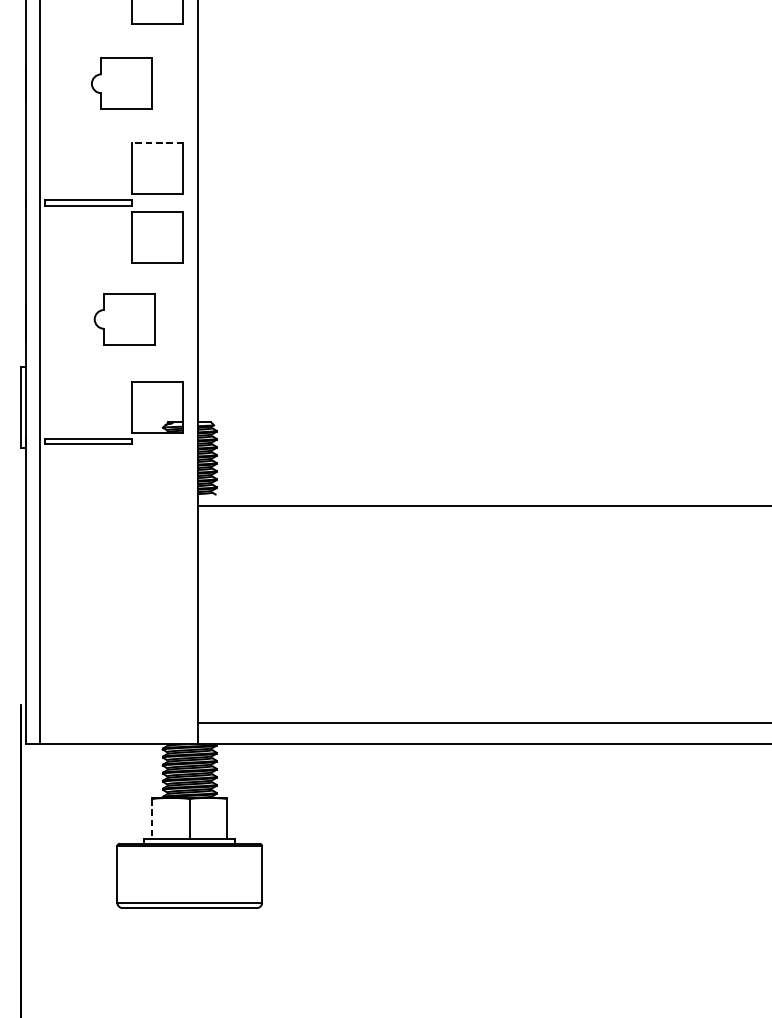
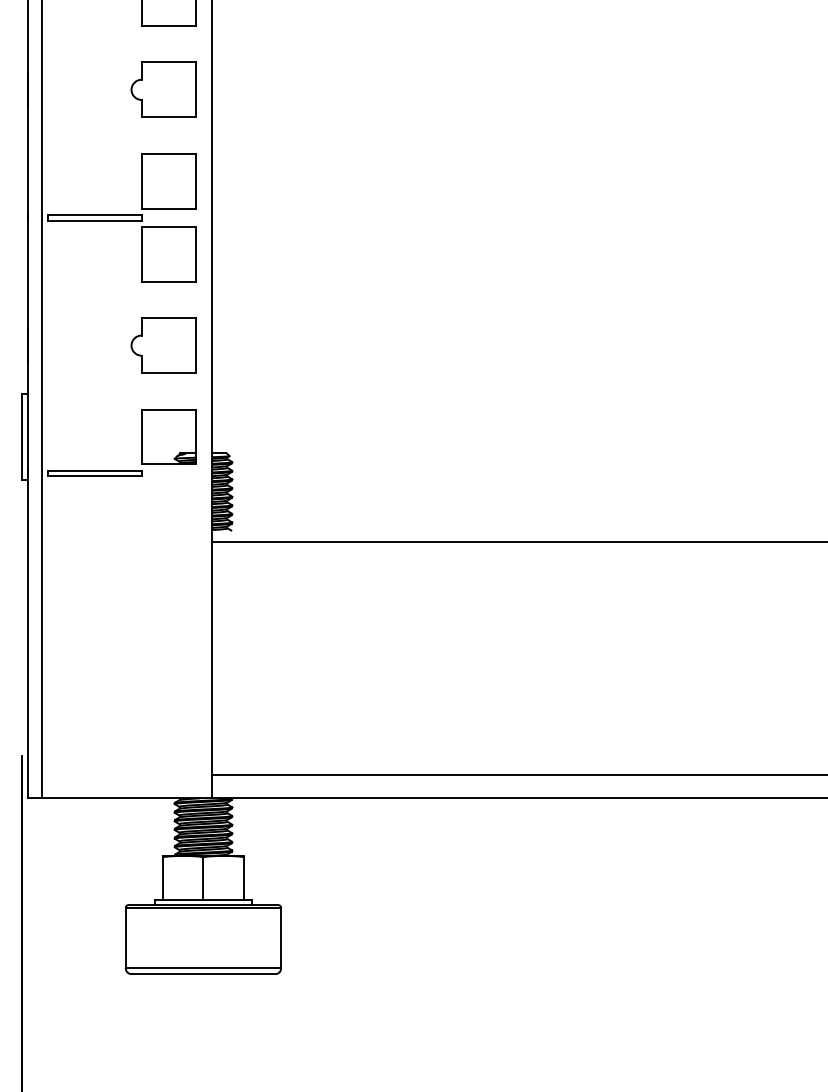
part: (121, 83) -> (163, 89), moved
line: (157, 143) -> (168, 153), dashed -> solid
part: (124, 319) -> (163, 345), moved
line: (152, 818) -> (163, 878), dashed -> solid

